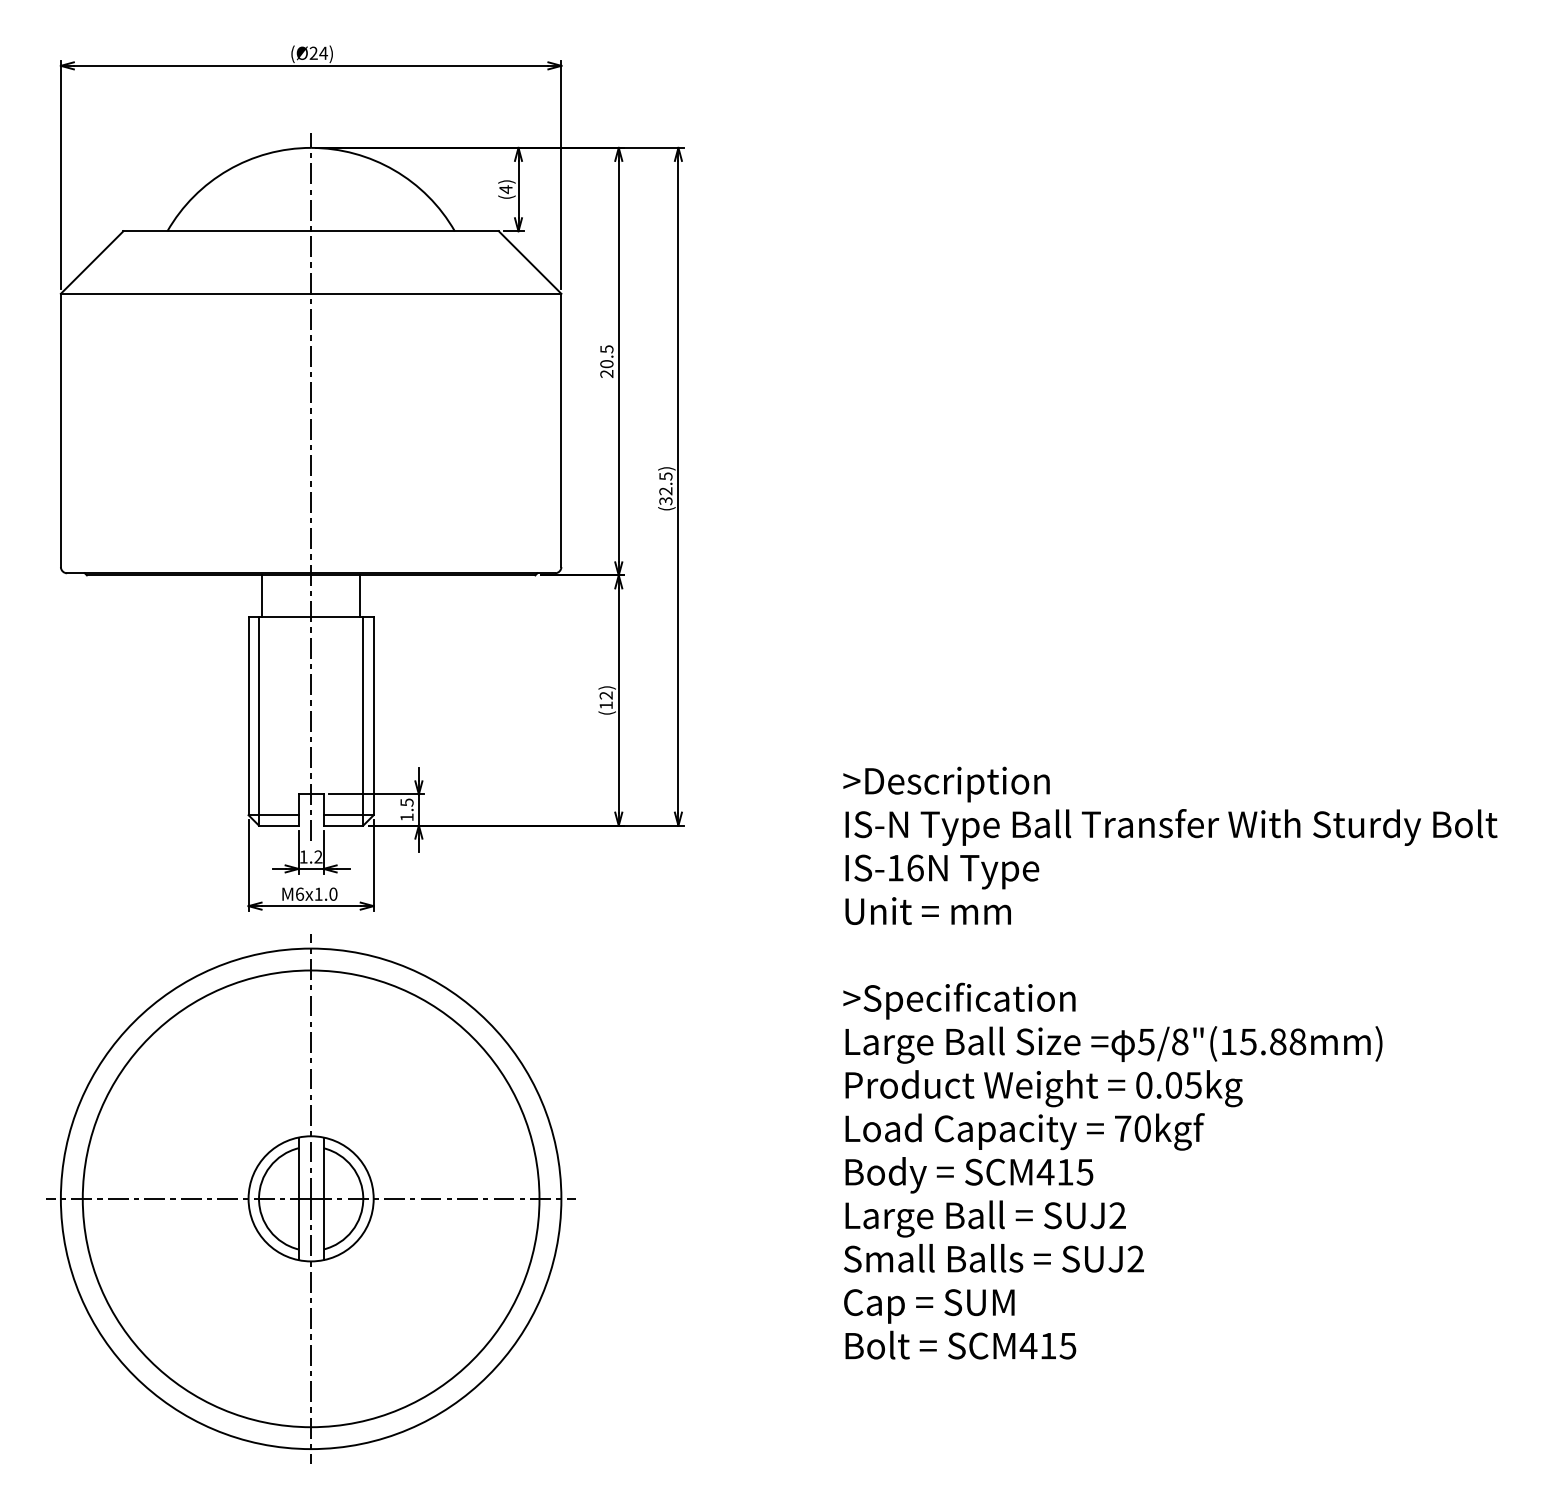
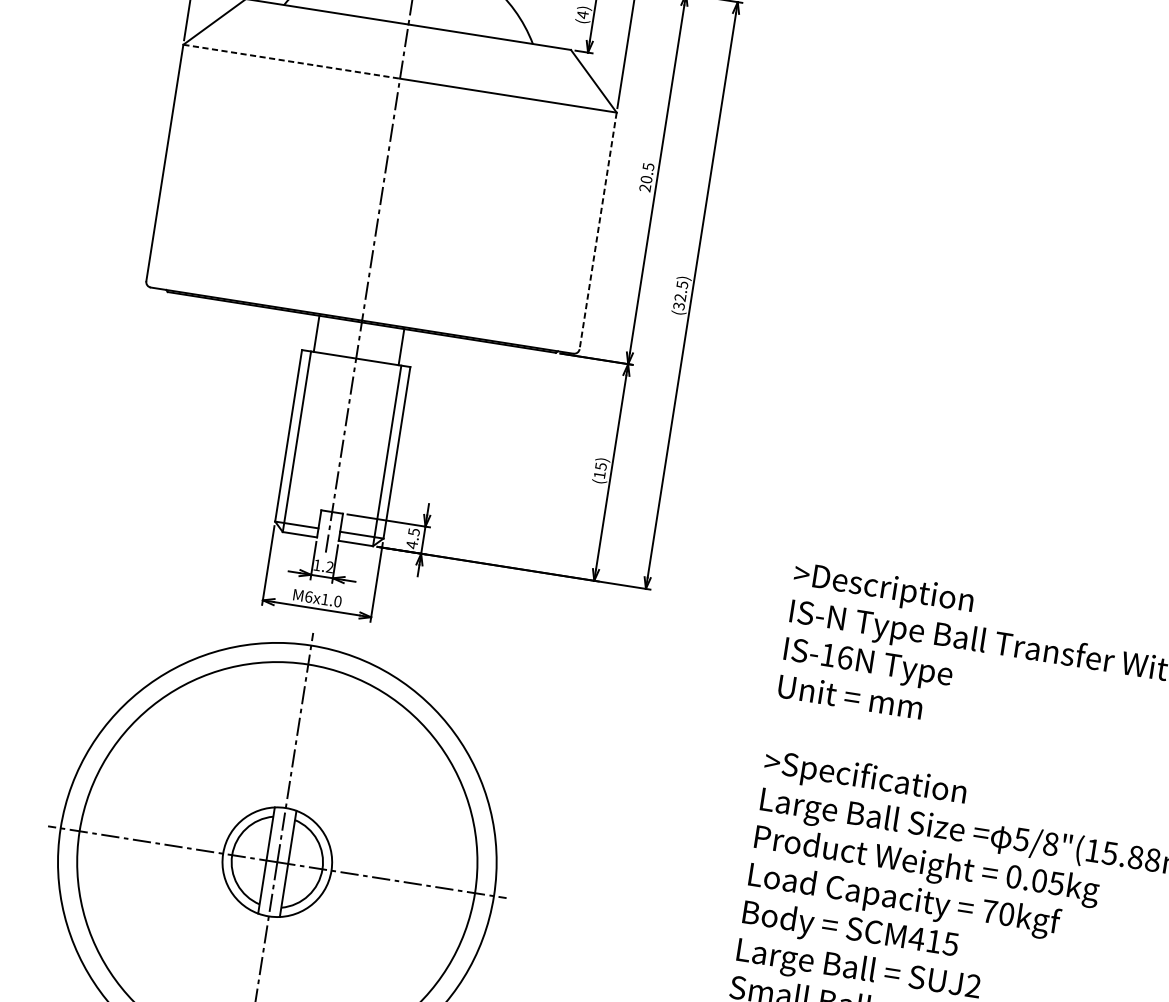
line: (186, 293) -> (292, 61), solid -> dashed
line: (561, 430) -> (598, 230), solid -> dashed
text: (605, 695) -> (600, 466), (12) -> (15)
text: (406, 817) -> (411, 544), 1.5 -> 4.5

